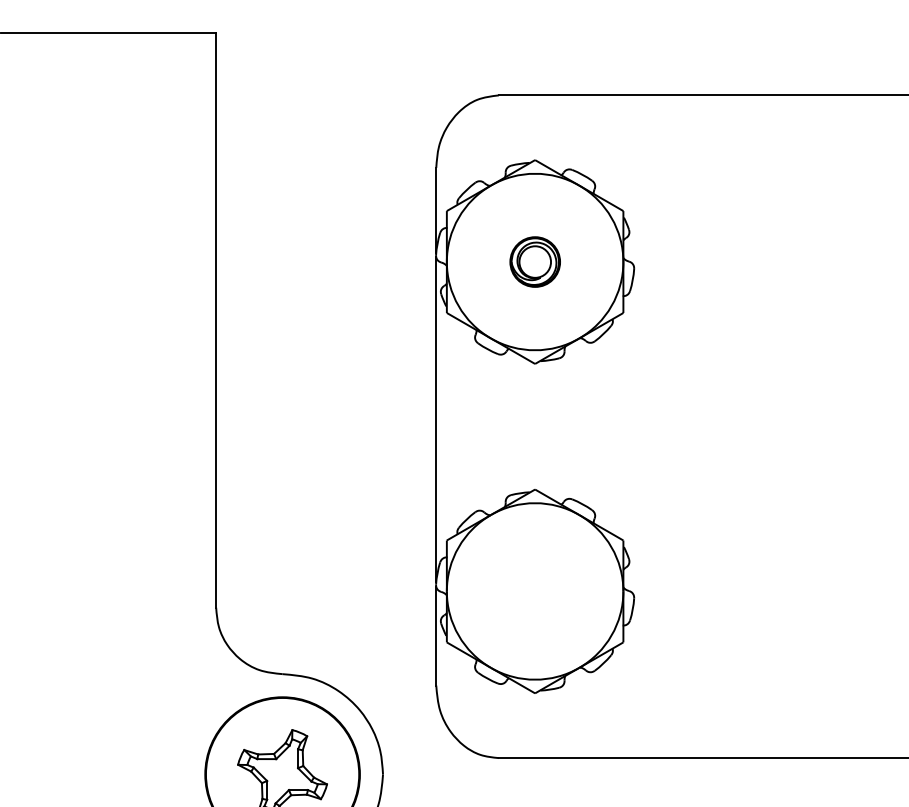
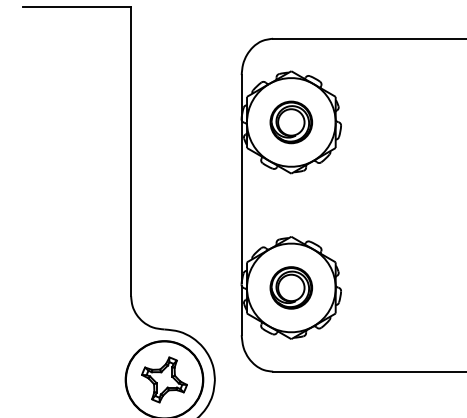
part: (535, 262) -> (291, 122), size x1.67
part: (535, 590) -> (291, 287), added

